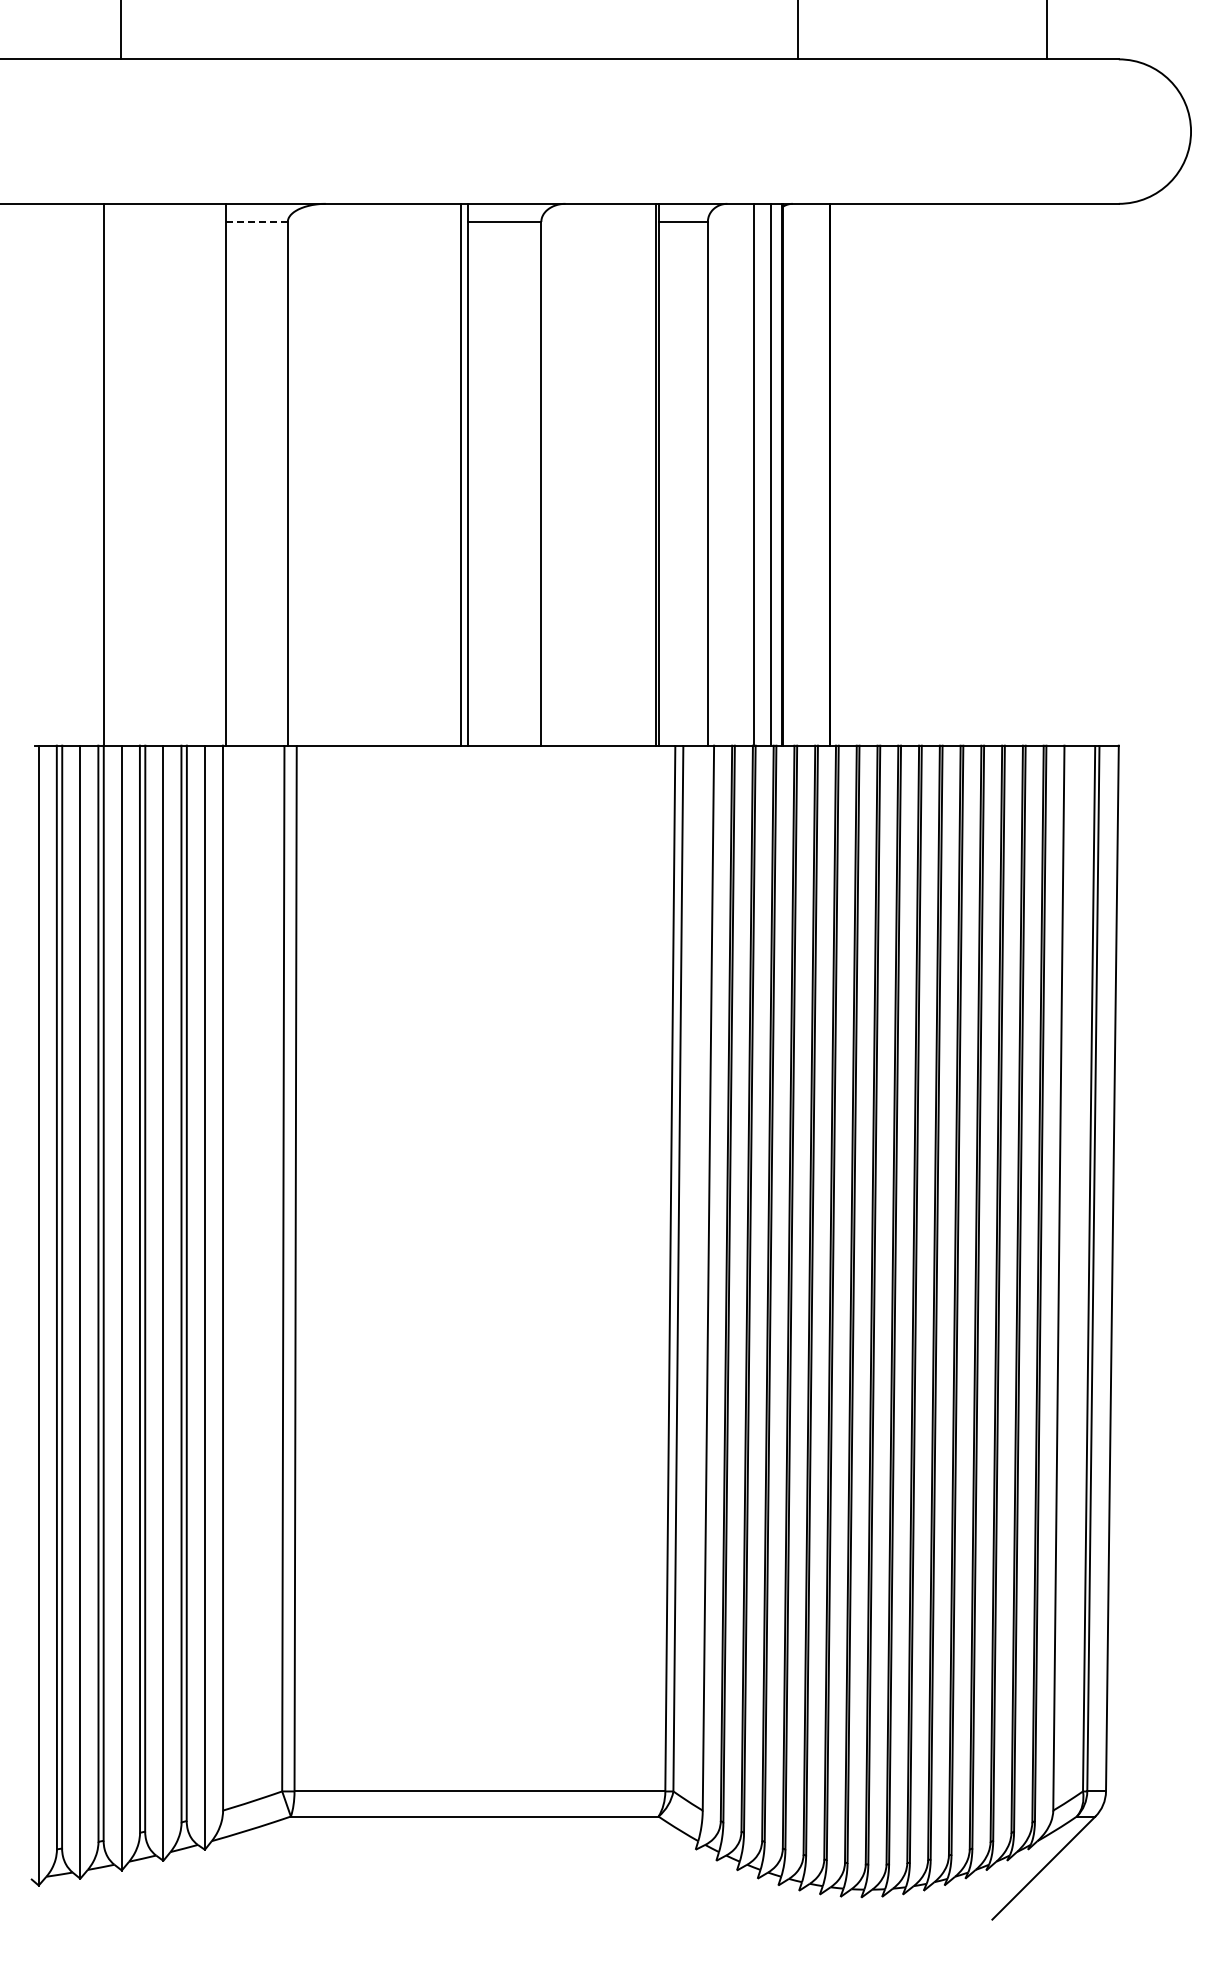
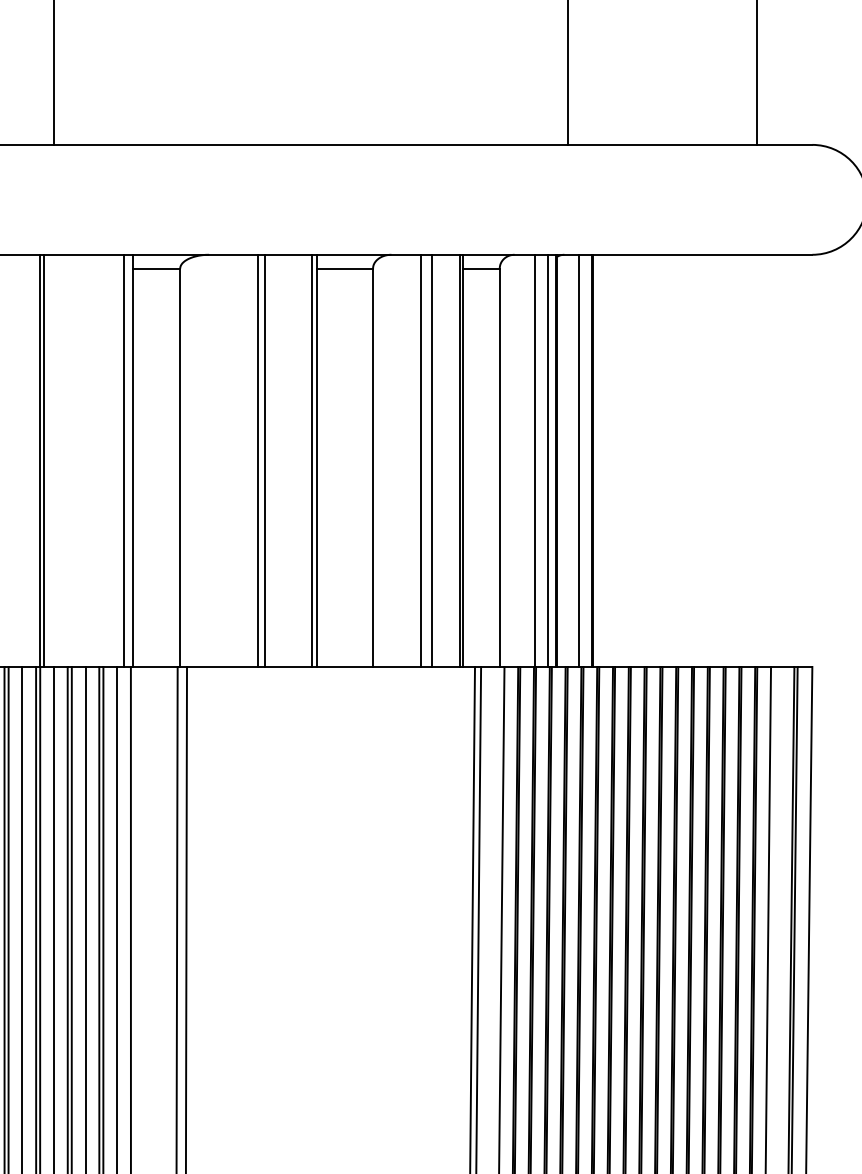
line: (257, 221) -> (157, 268), dashed -> solid
line: (108, 474) -> (43, 460), added
line: (214, 474) -> (124, 460), added
line: (389, 474) -> (257, 460), added
line: (399, 474) -> (265, 460), added
line: (604, 474) -> (421, 460), added
line: (618, 474) -> (431, 460), added
line: (811, 474) -> (578, 460), added

